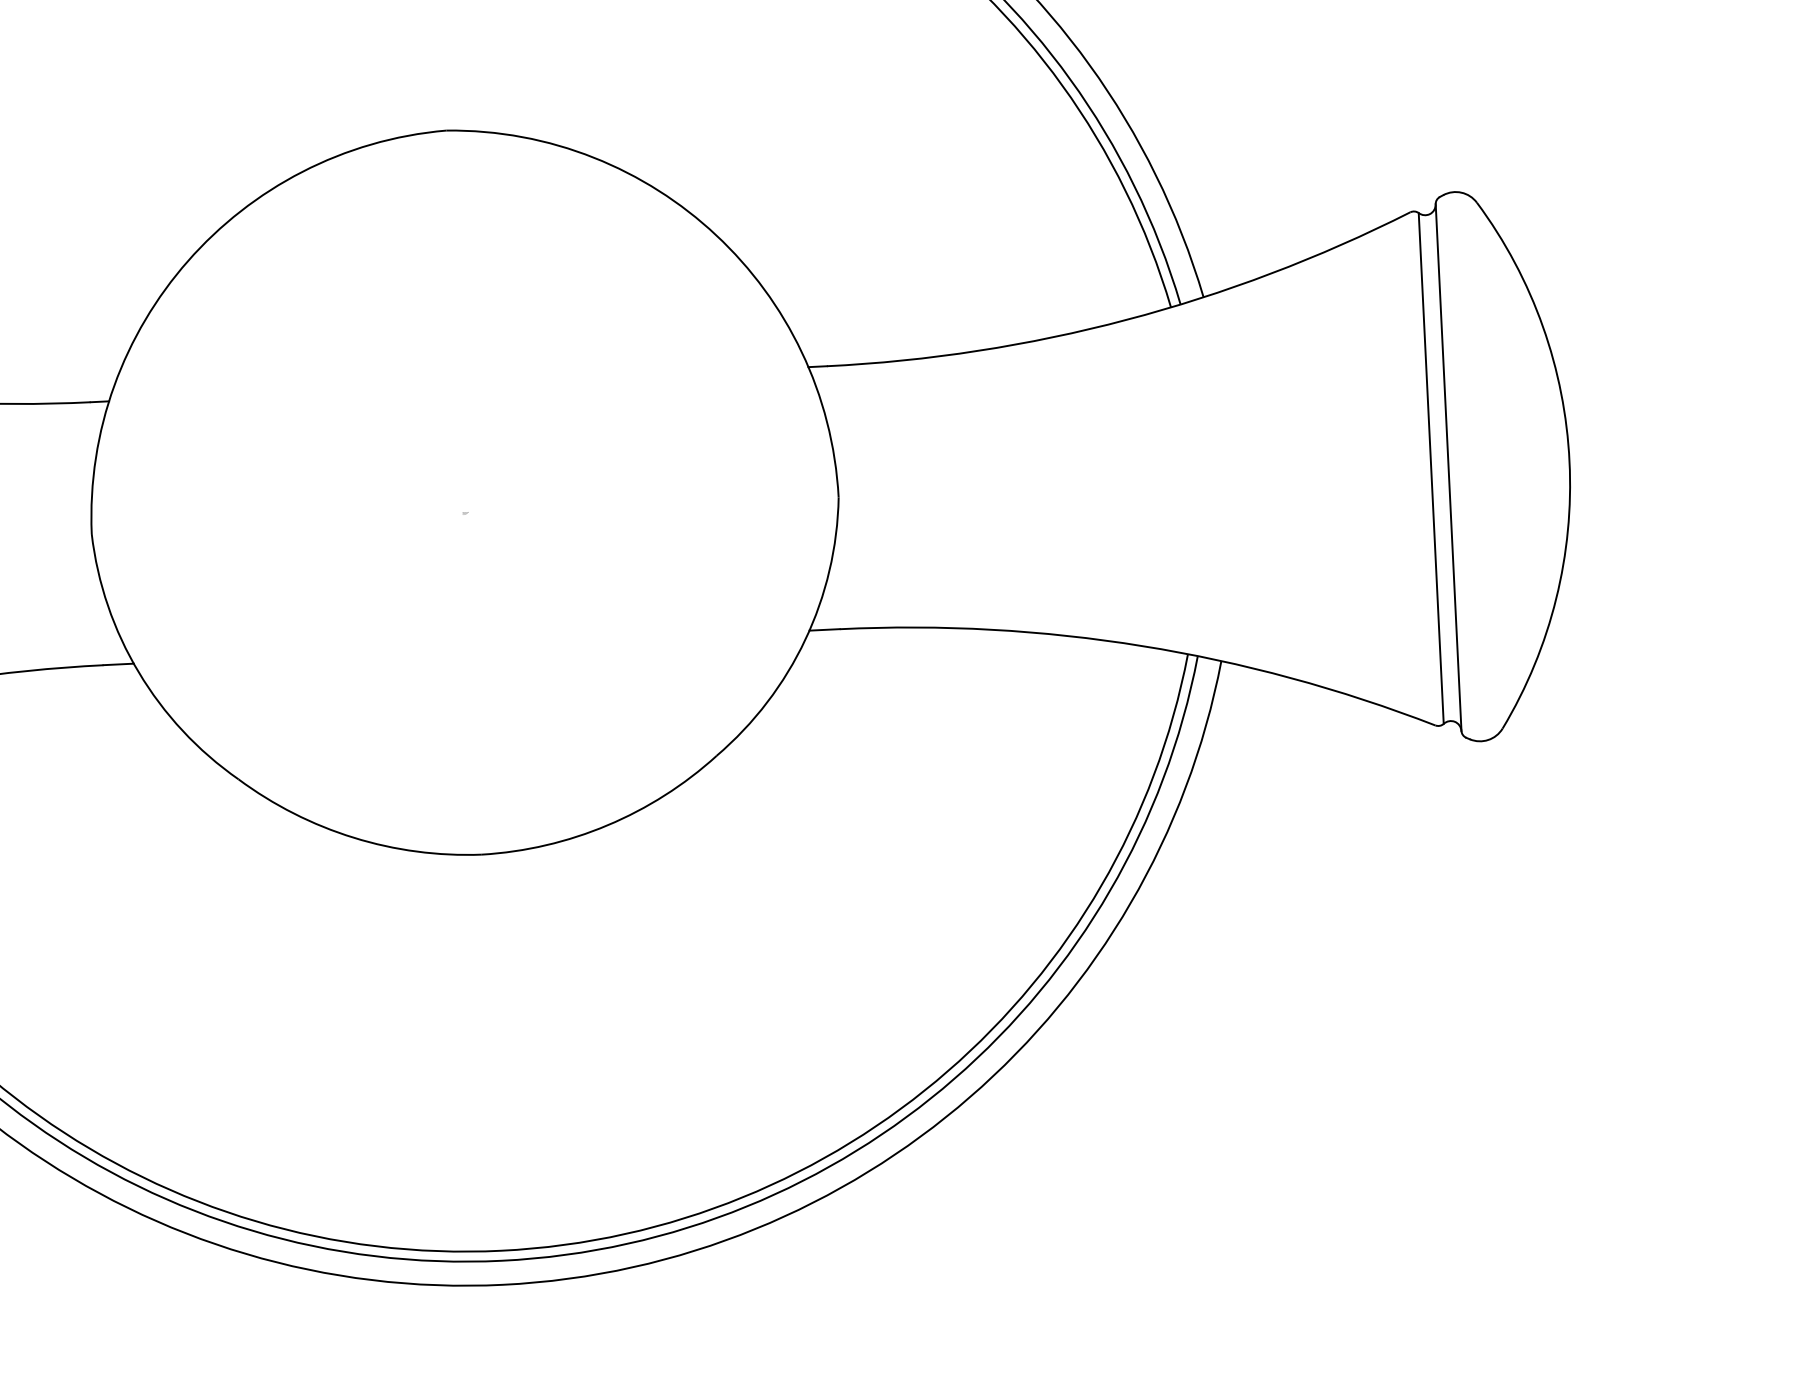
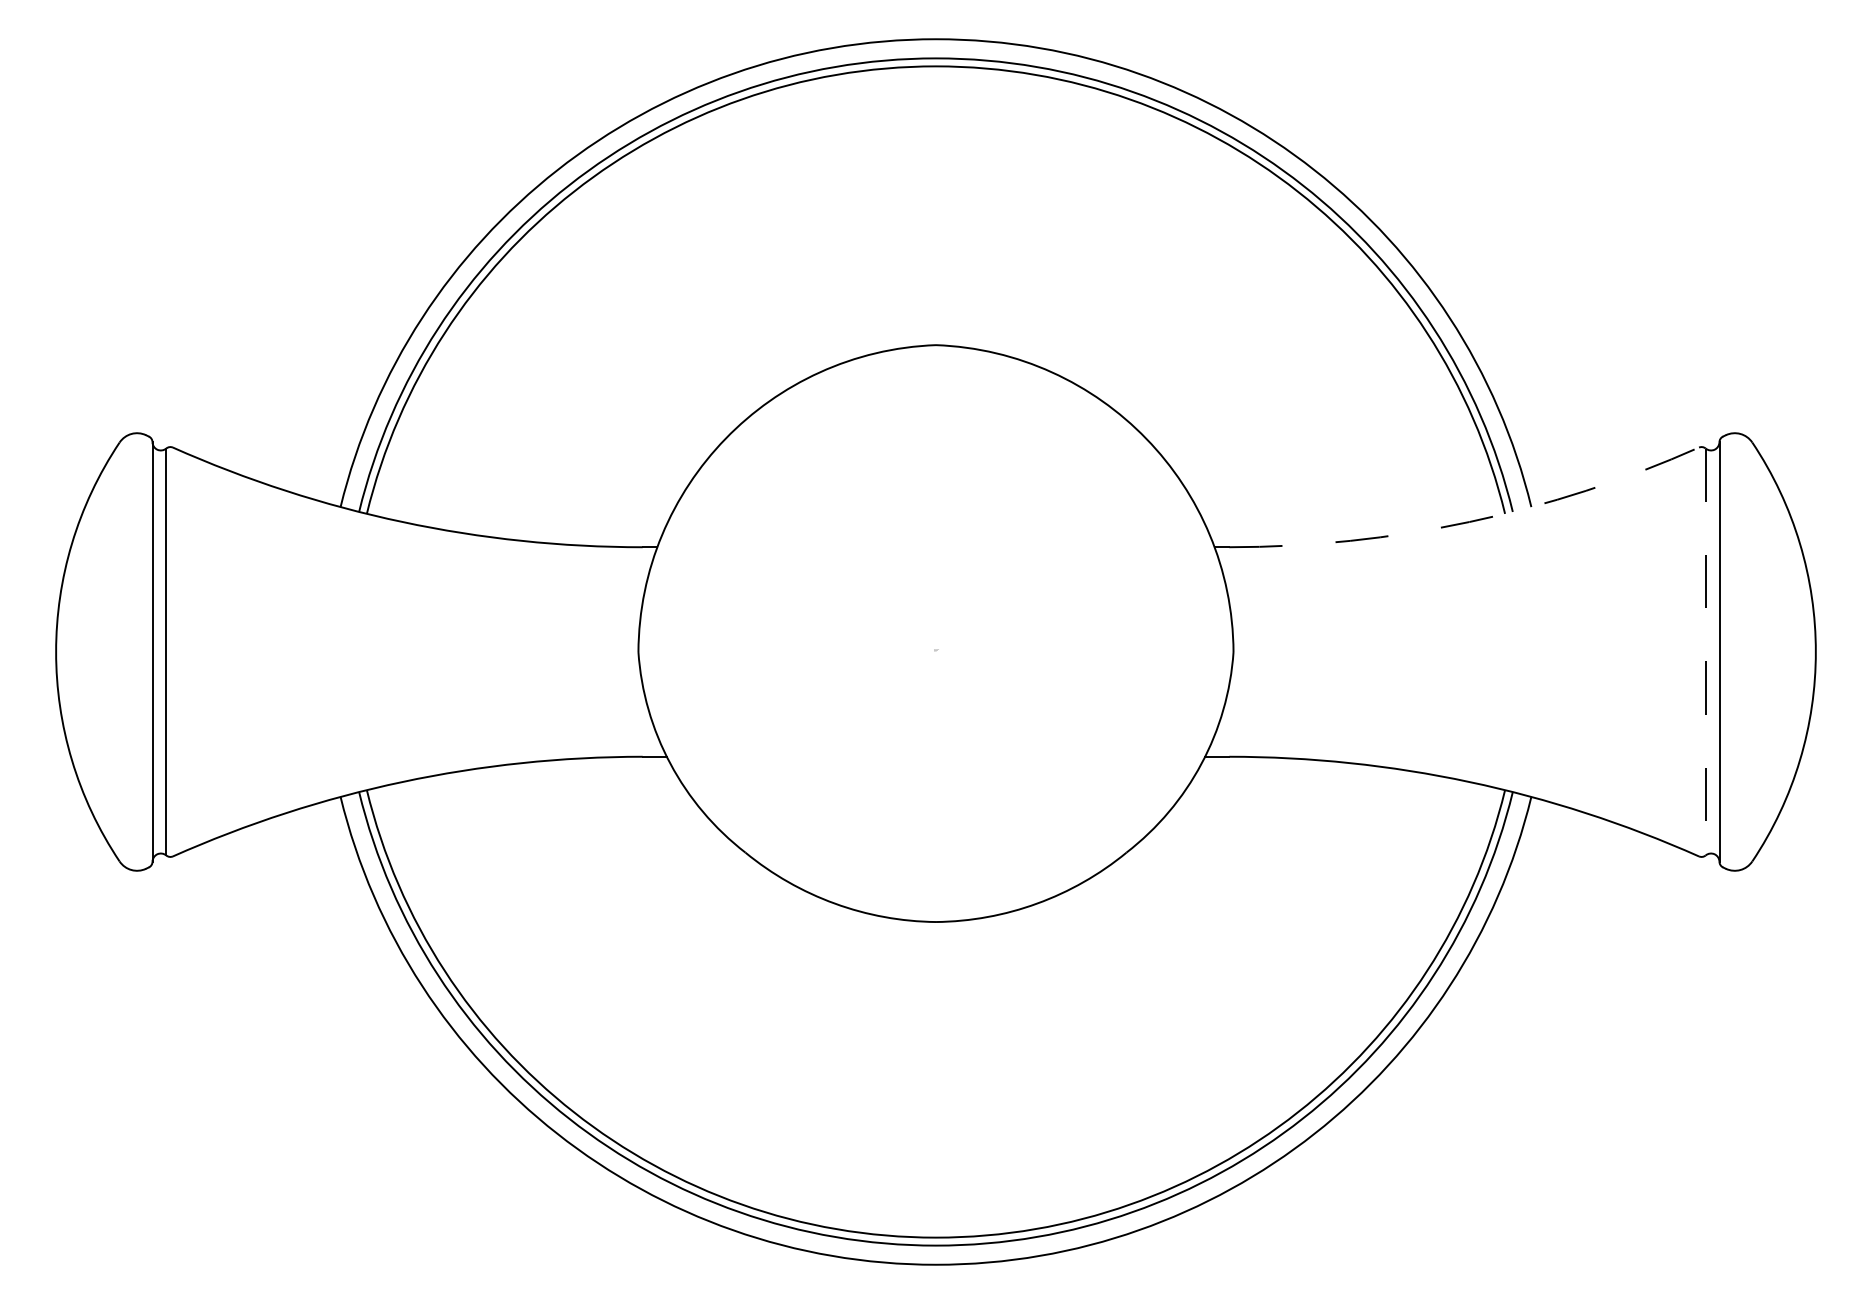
arc: (1126, 320) -> (1469, 522), solid -> dashed
line: (1431, 469) -> (1705, 652), solid -> dashed

